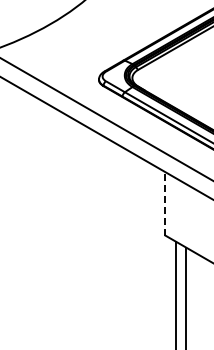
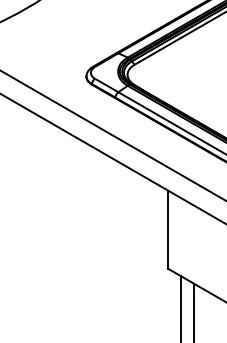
line: (165, 203) -> (168, 229), dashed -> solid

